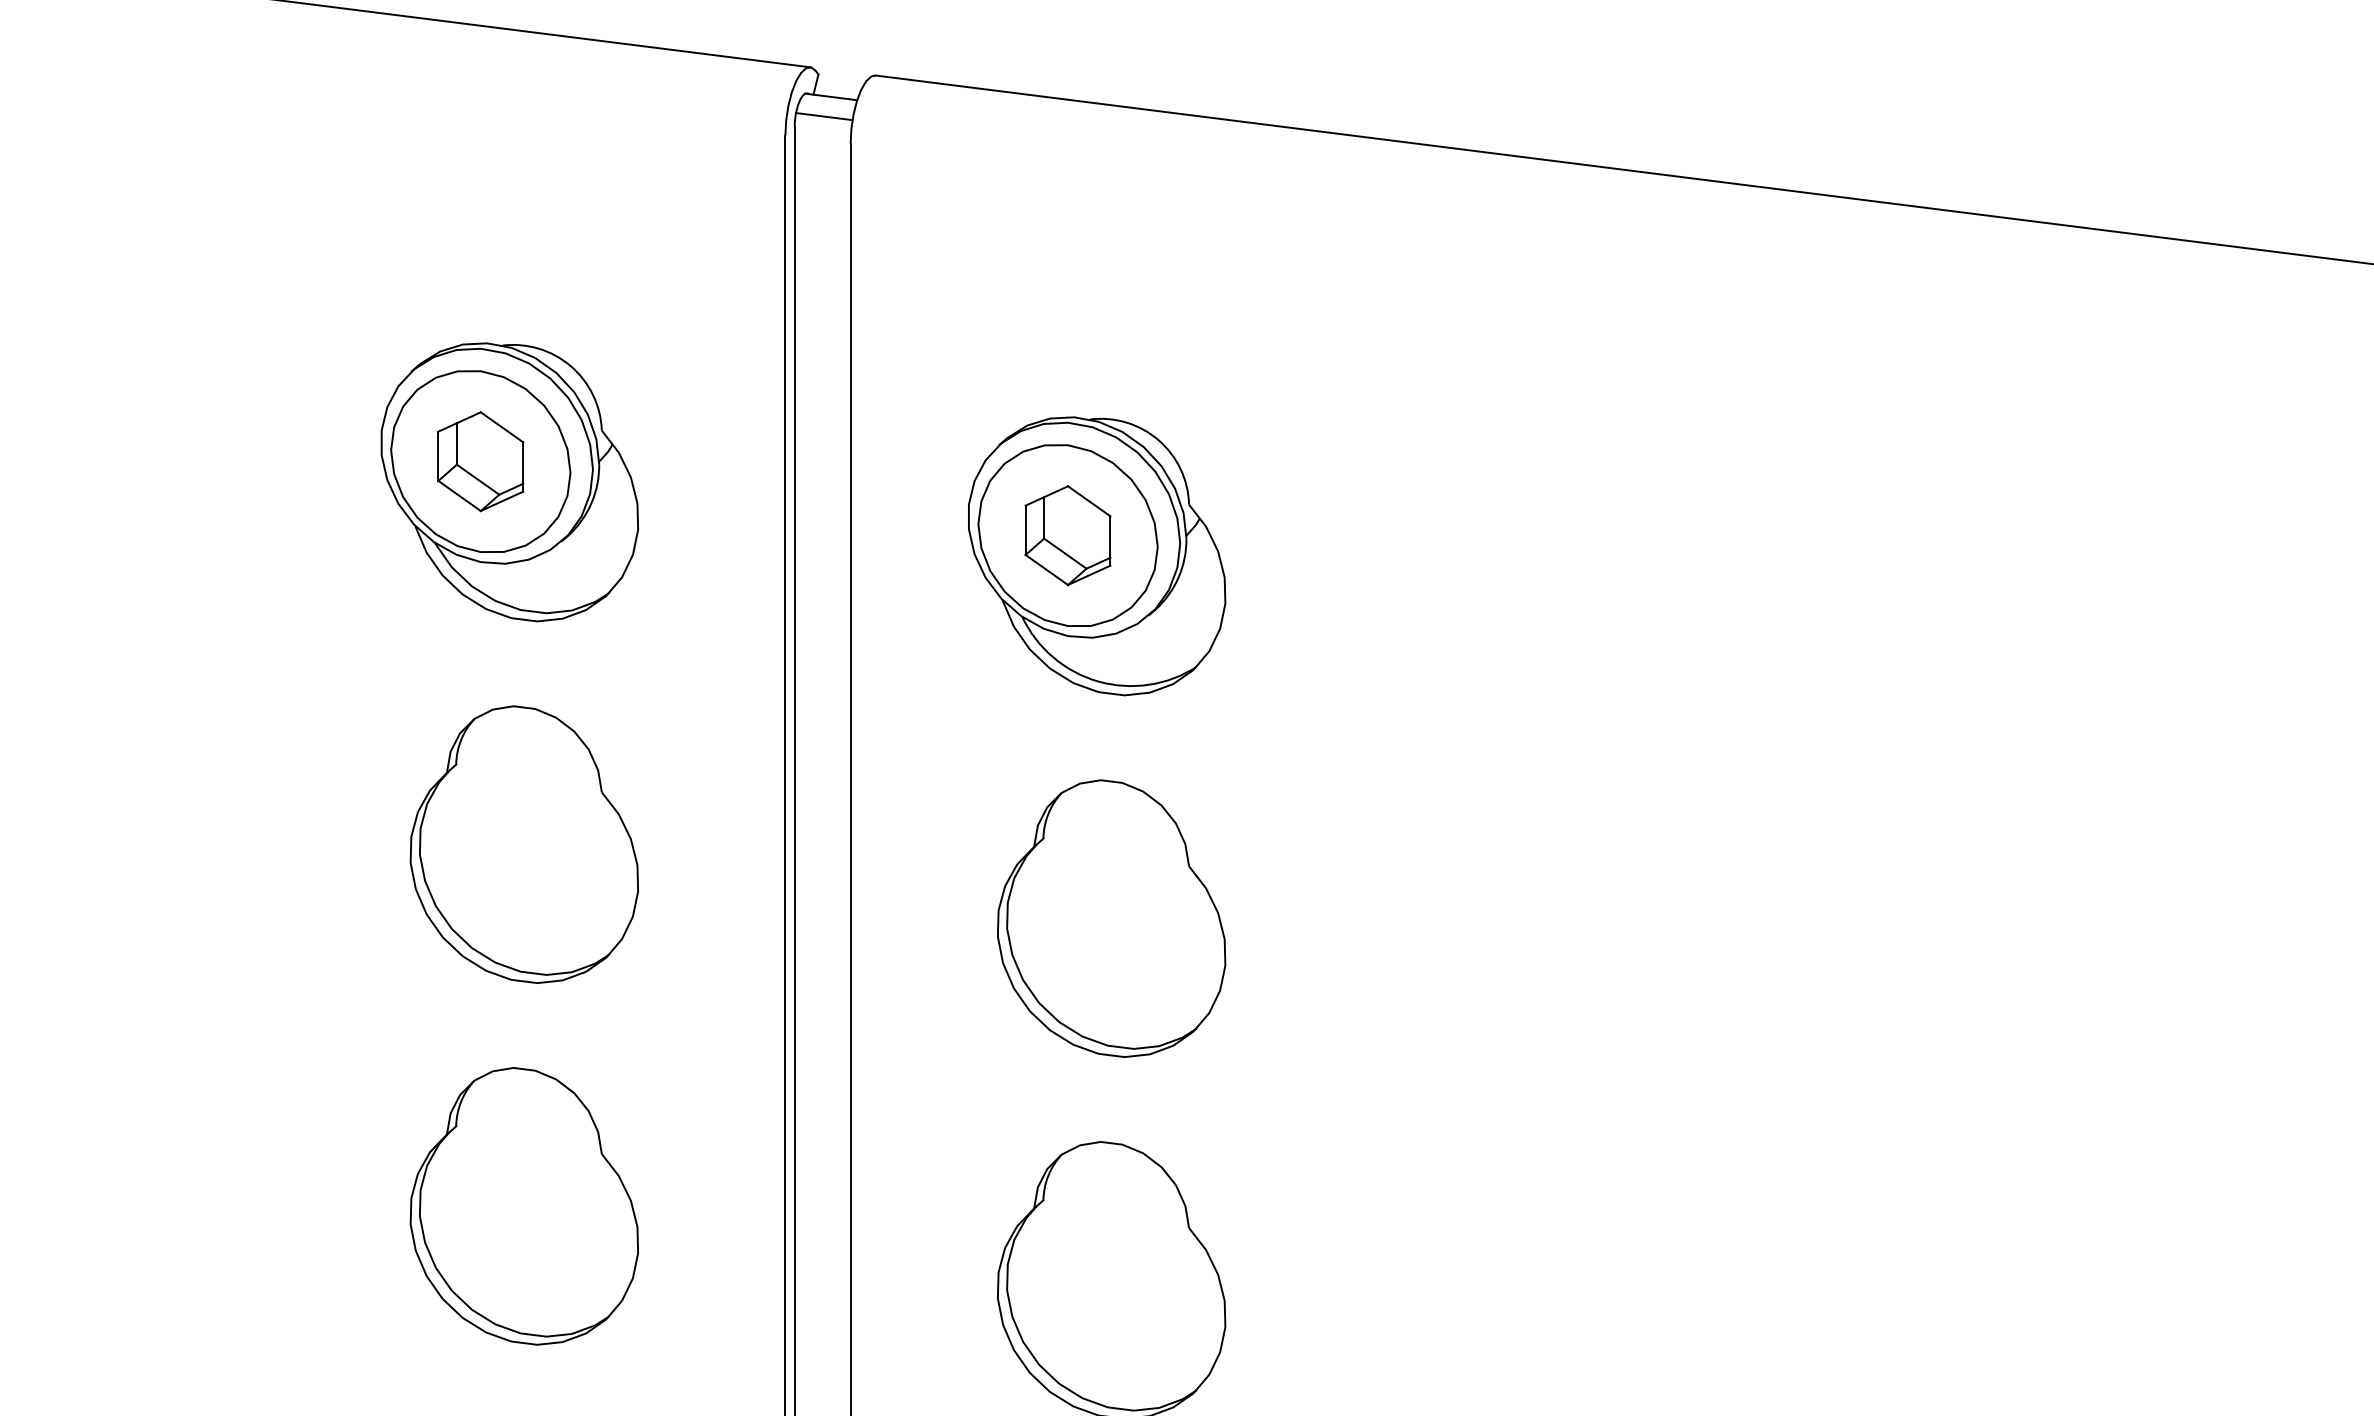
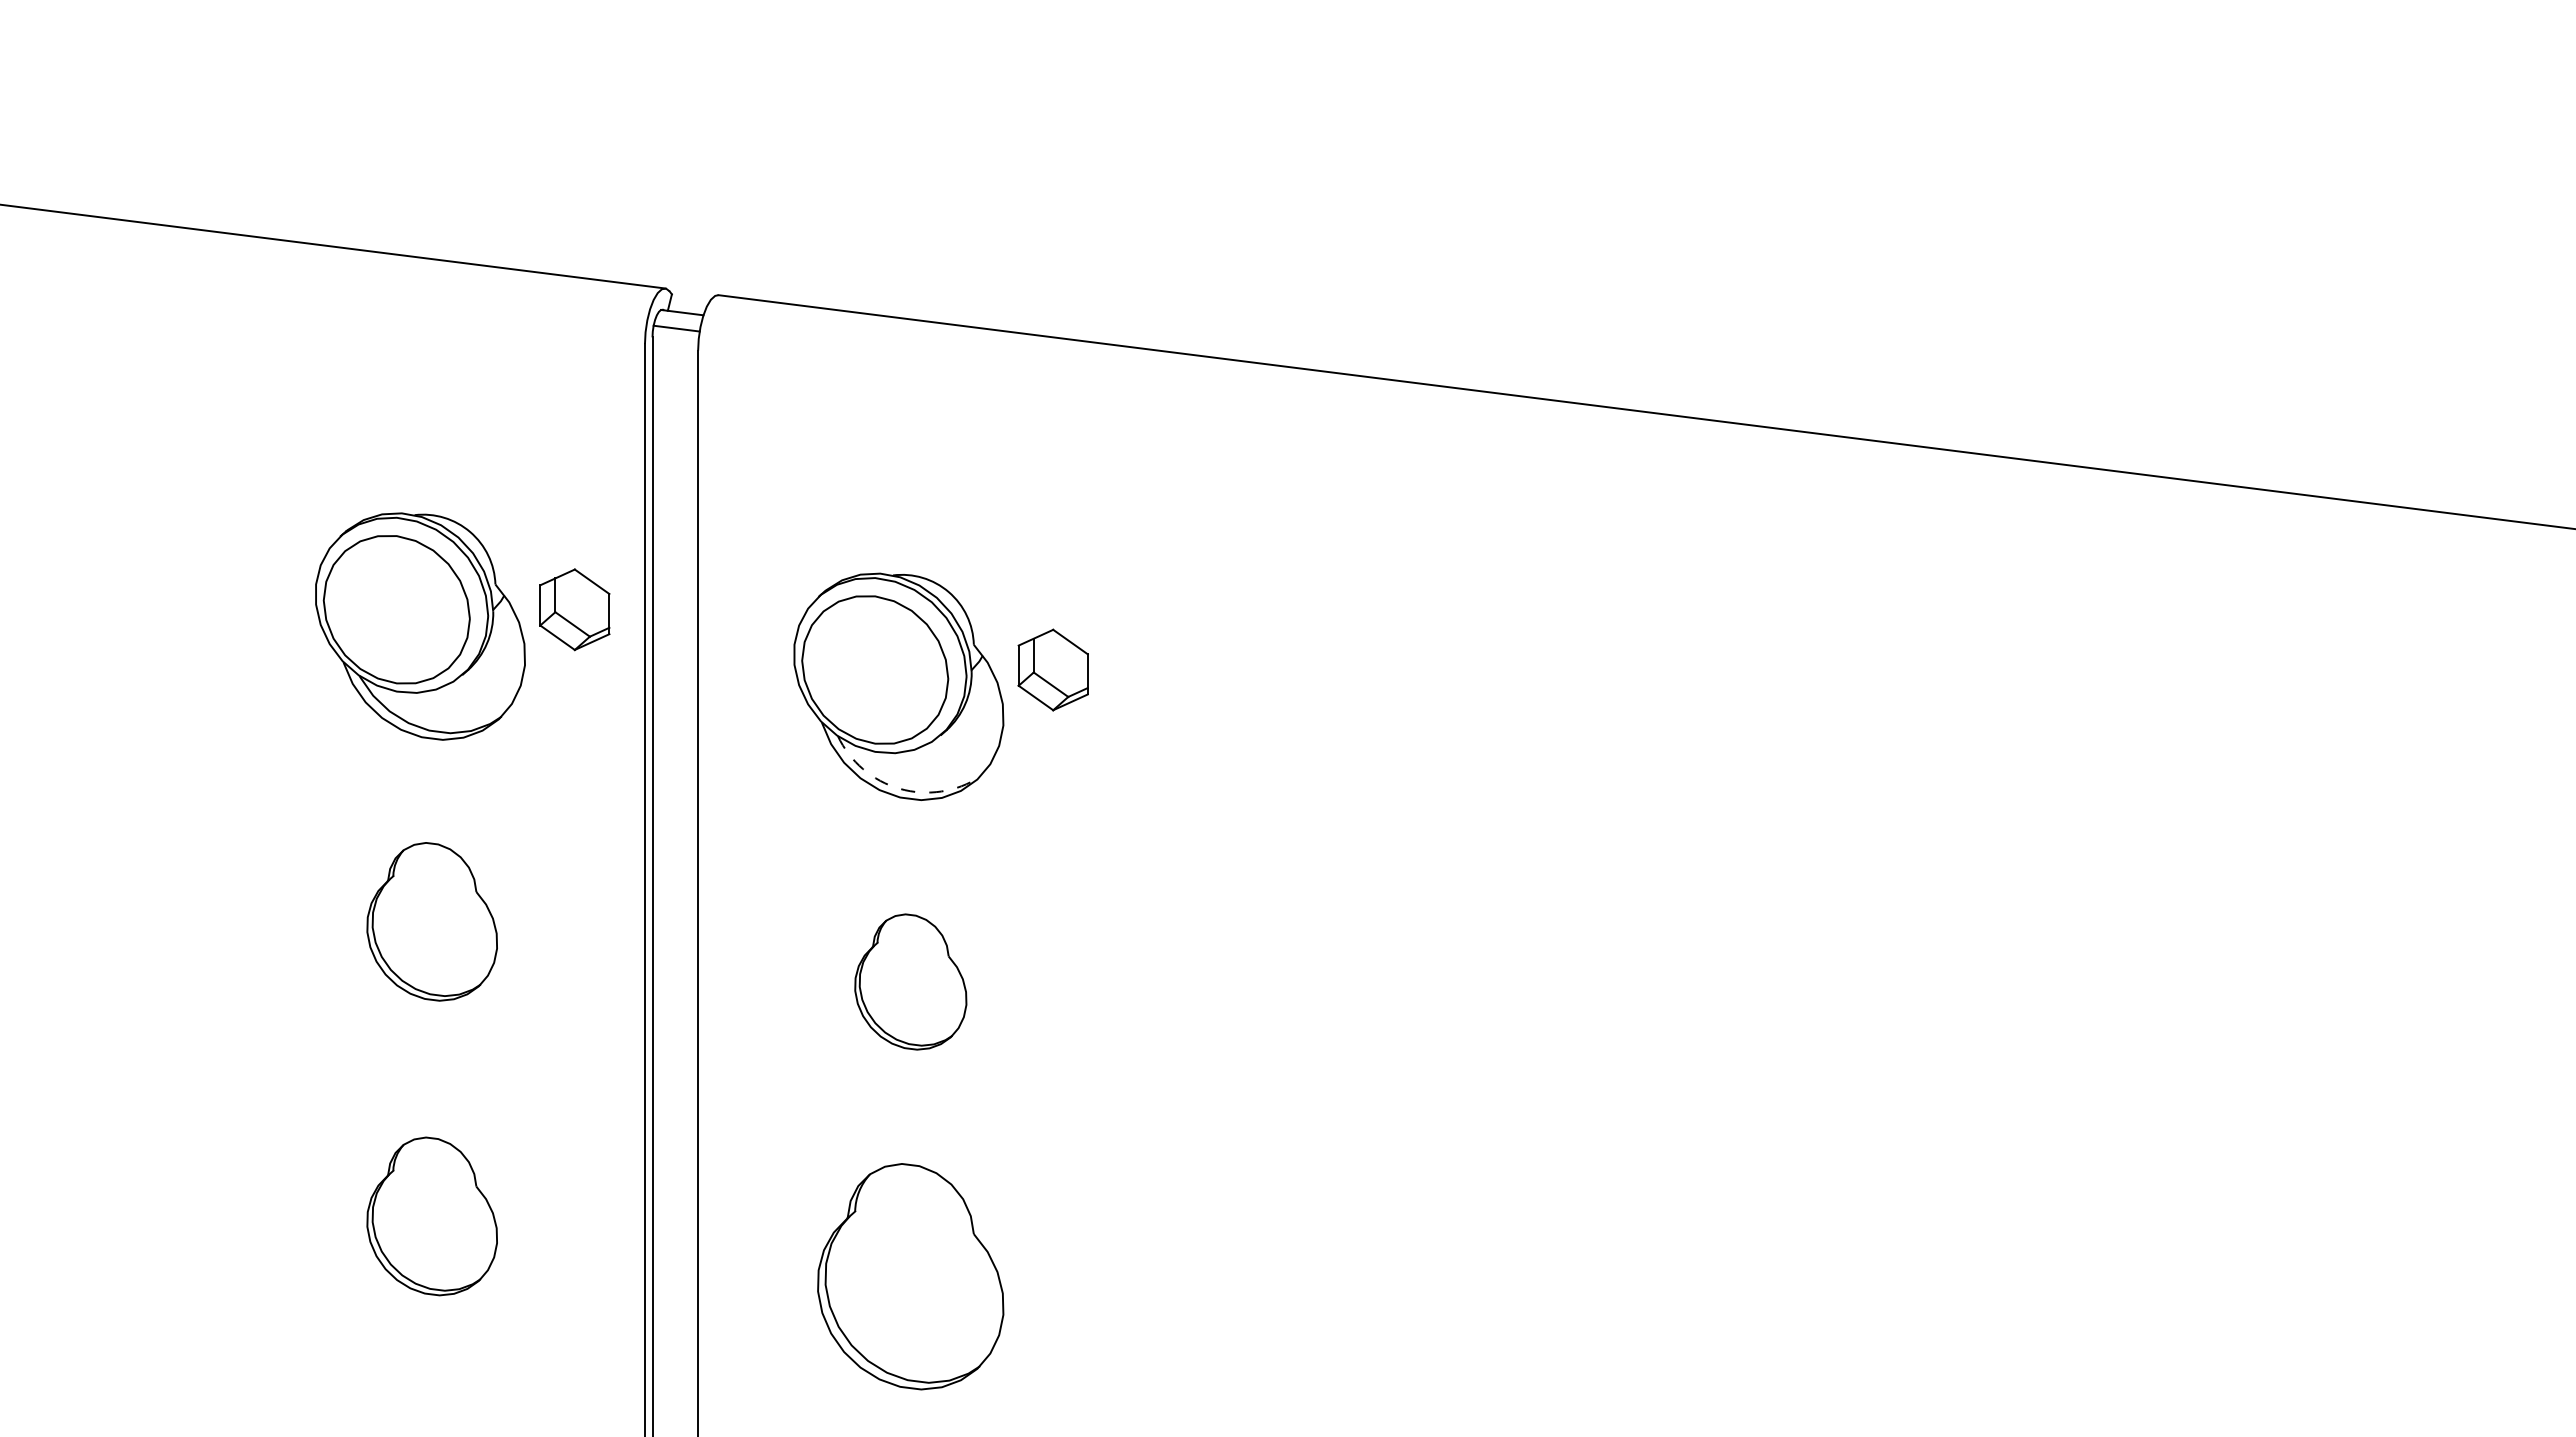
part: (480, 461) -> (574, 609), moved
part: (1067, 534) -> (1052, 669), moved
arc: (1097, 681) -> (899, 788), solid -> dashed
part: (523, 844) -> (431, 921), size x0.7
part: (1111, 917) -> (910, 981), size x0.6
part: (523, 1206) -> (431, 1216), size x0.7

